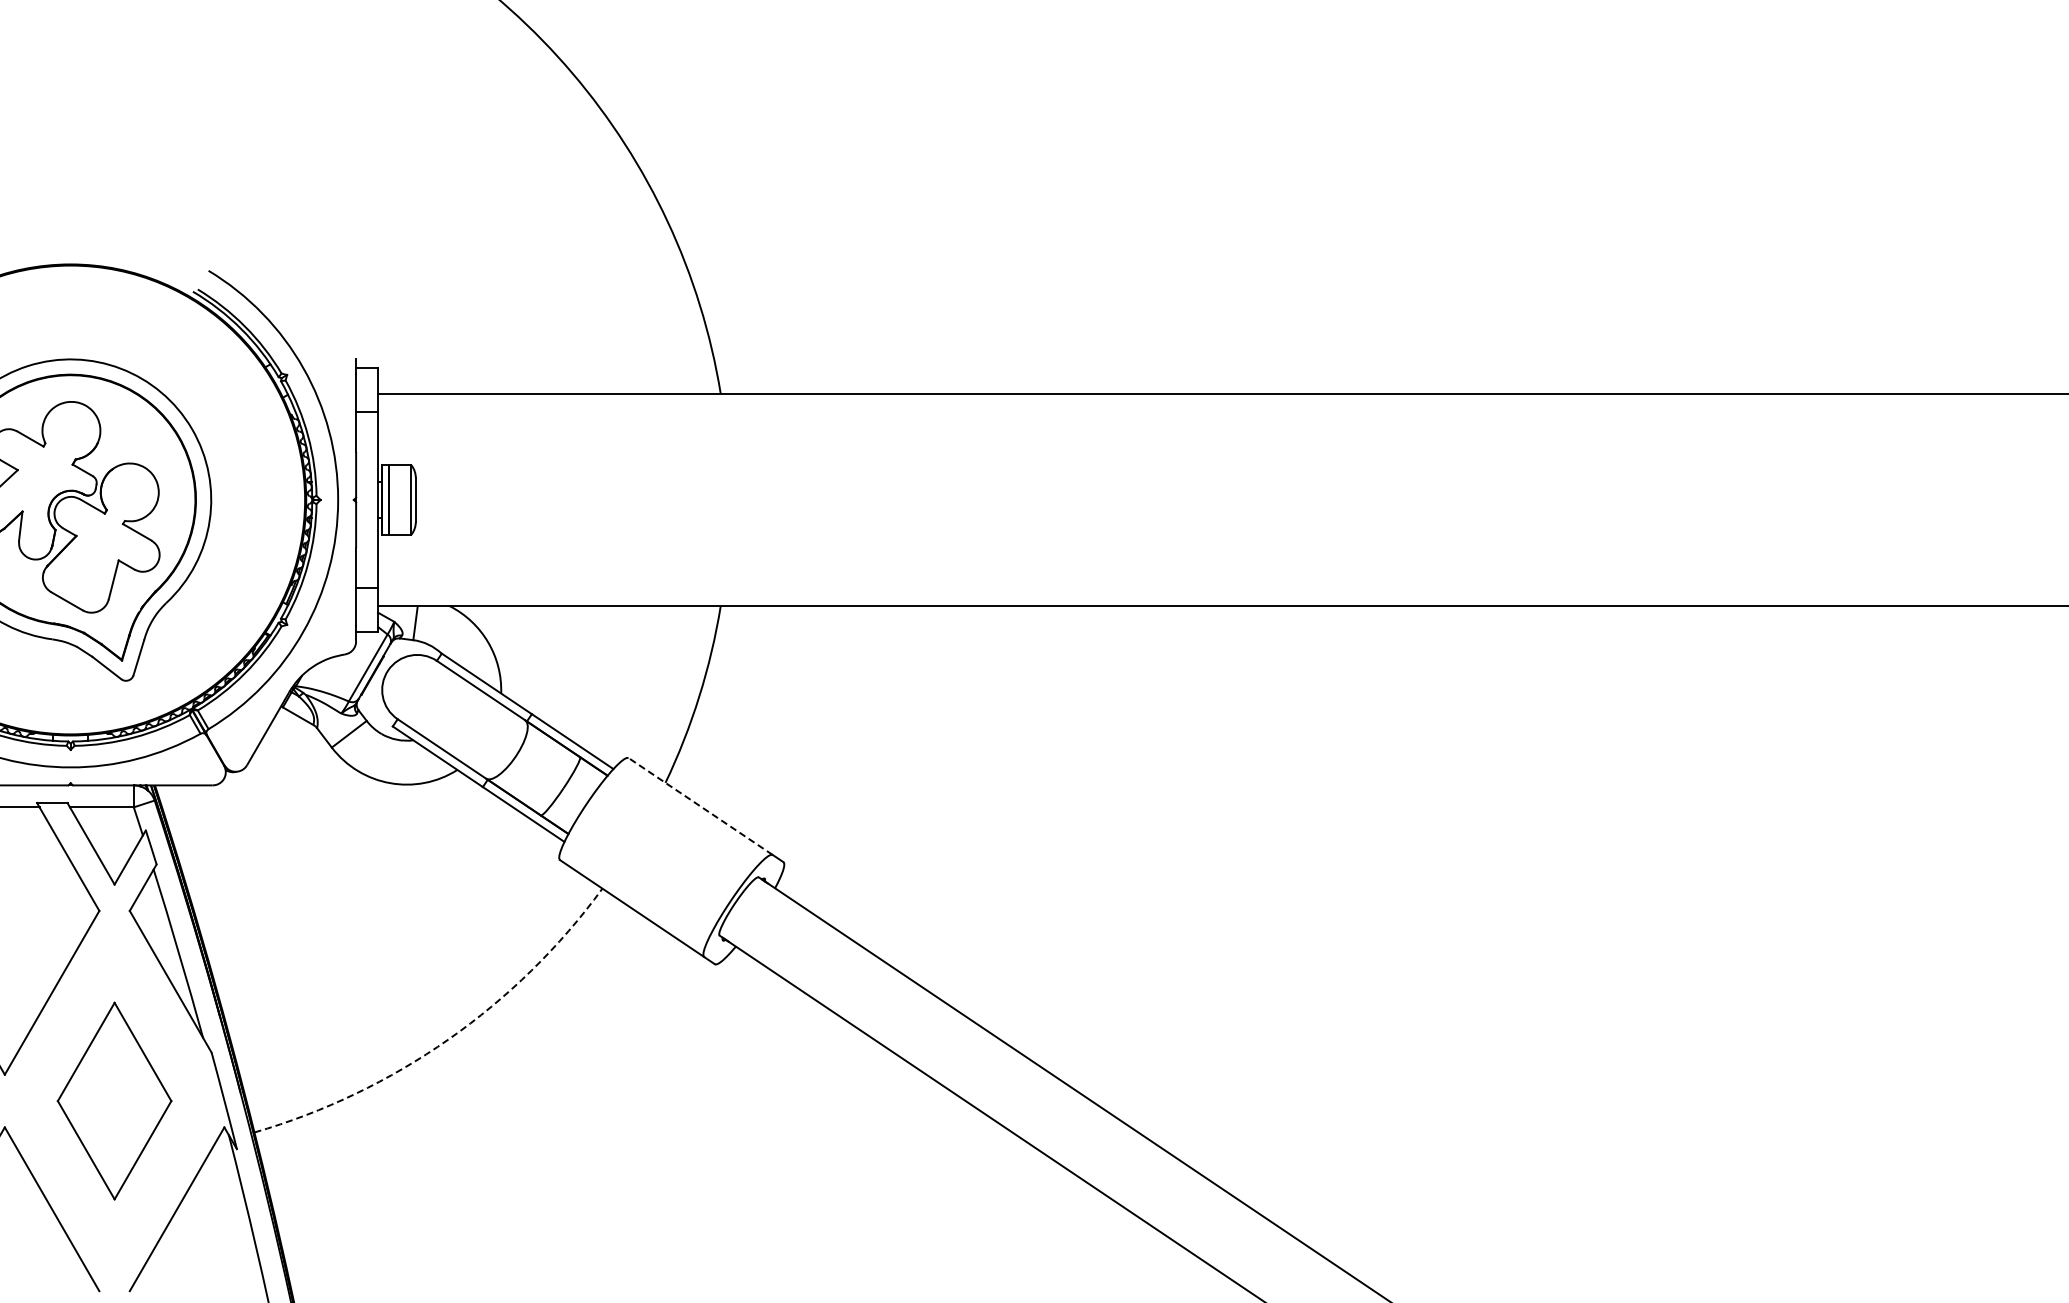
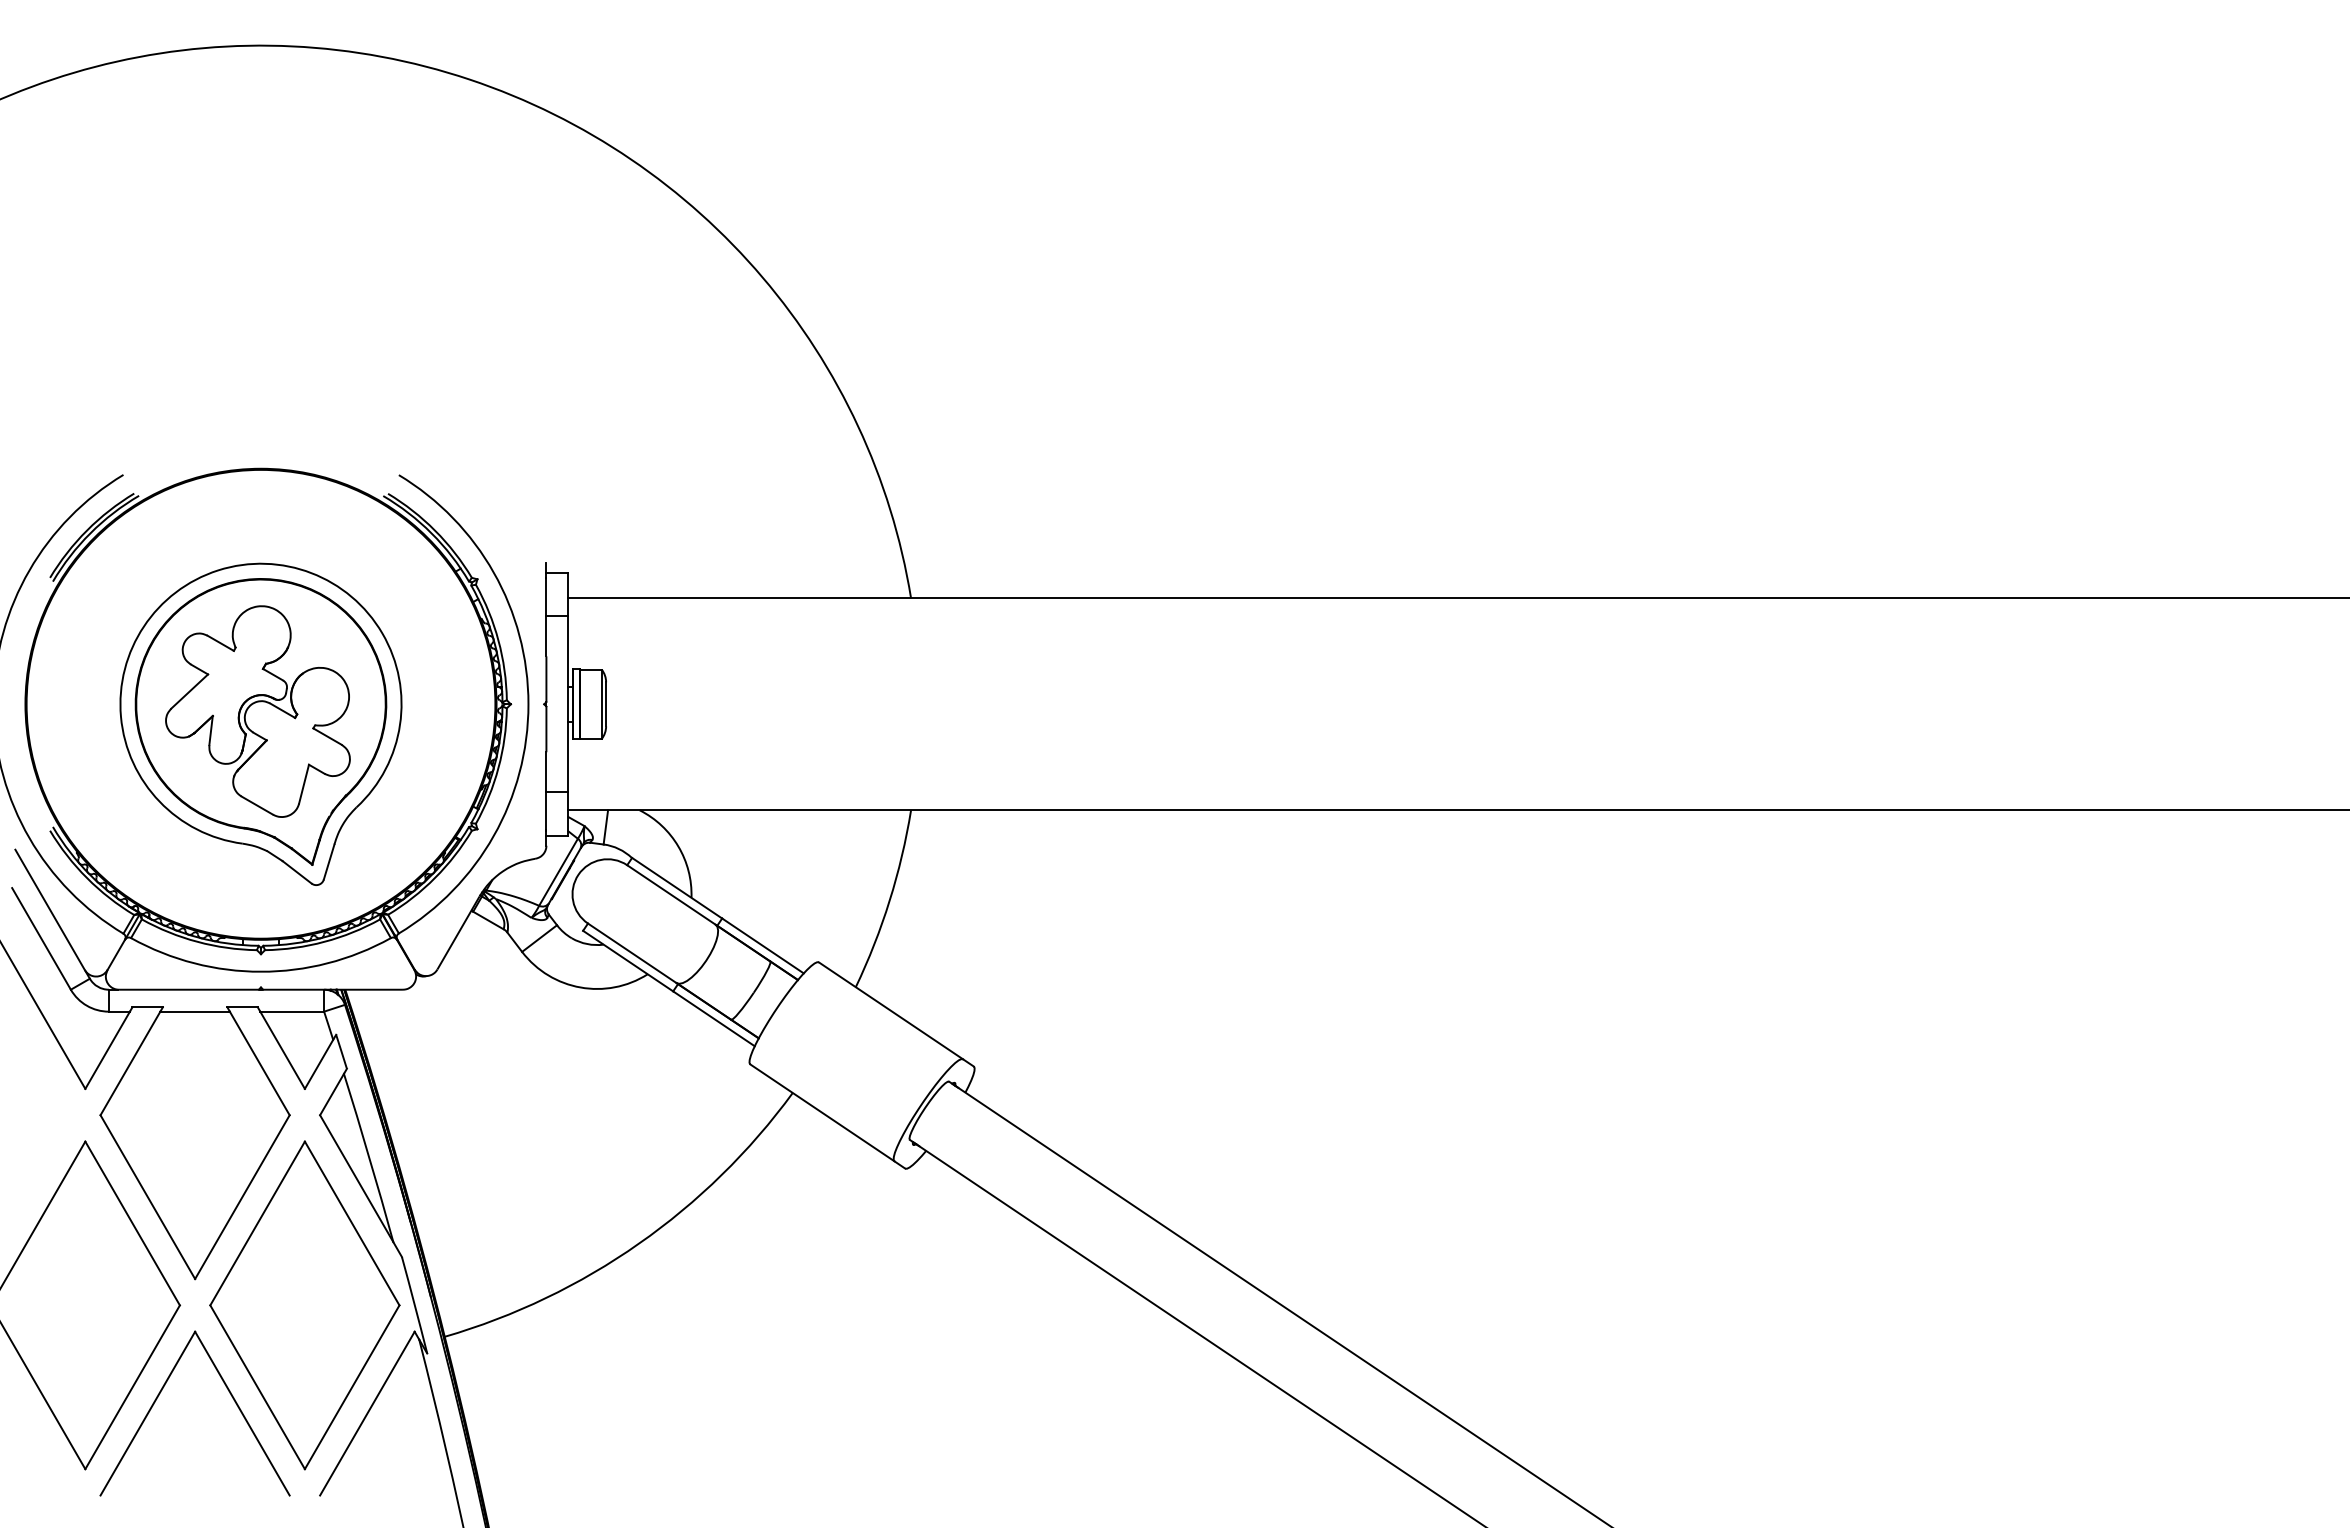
line: (700, 806) -> (890, 1010), dashed -> solid
arc: (448, 1039) -> (638, 1243), dashed -> solid
part: (114, 1101) -> (304, 1305), size x1.67

